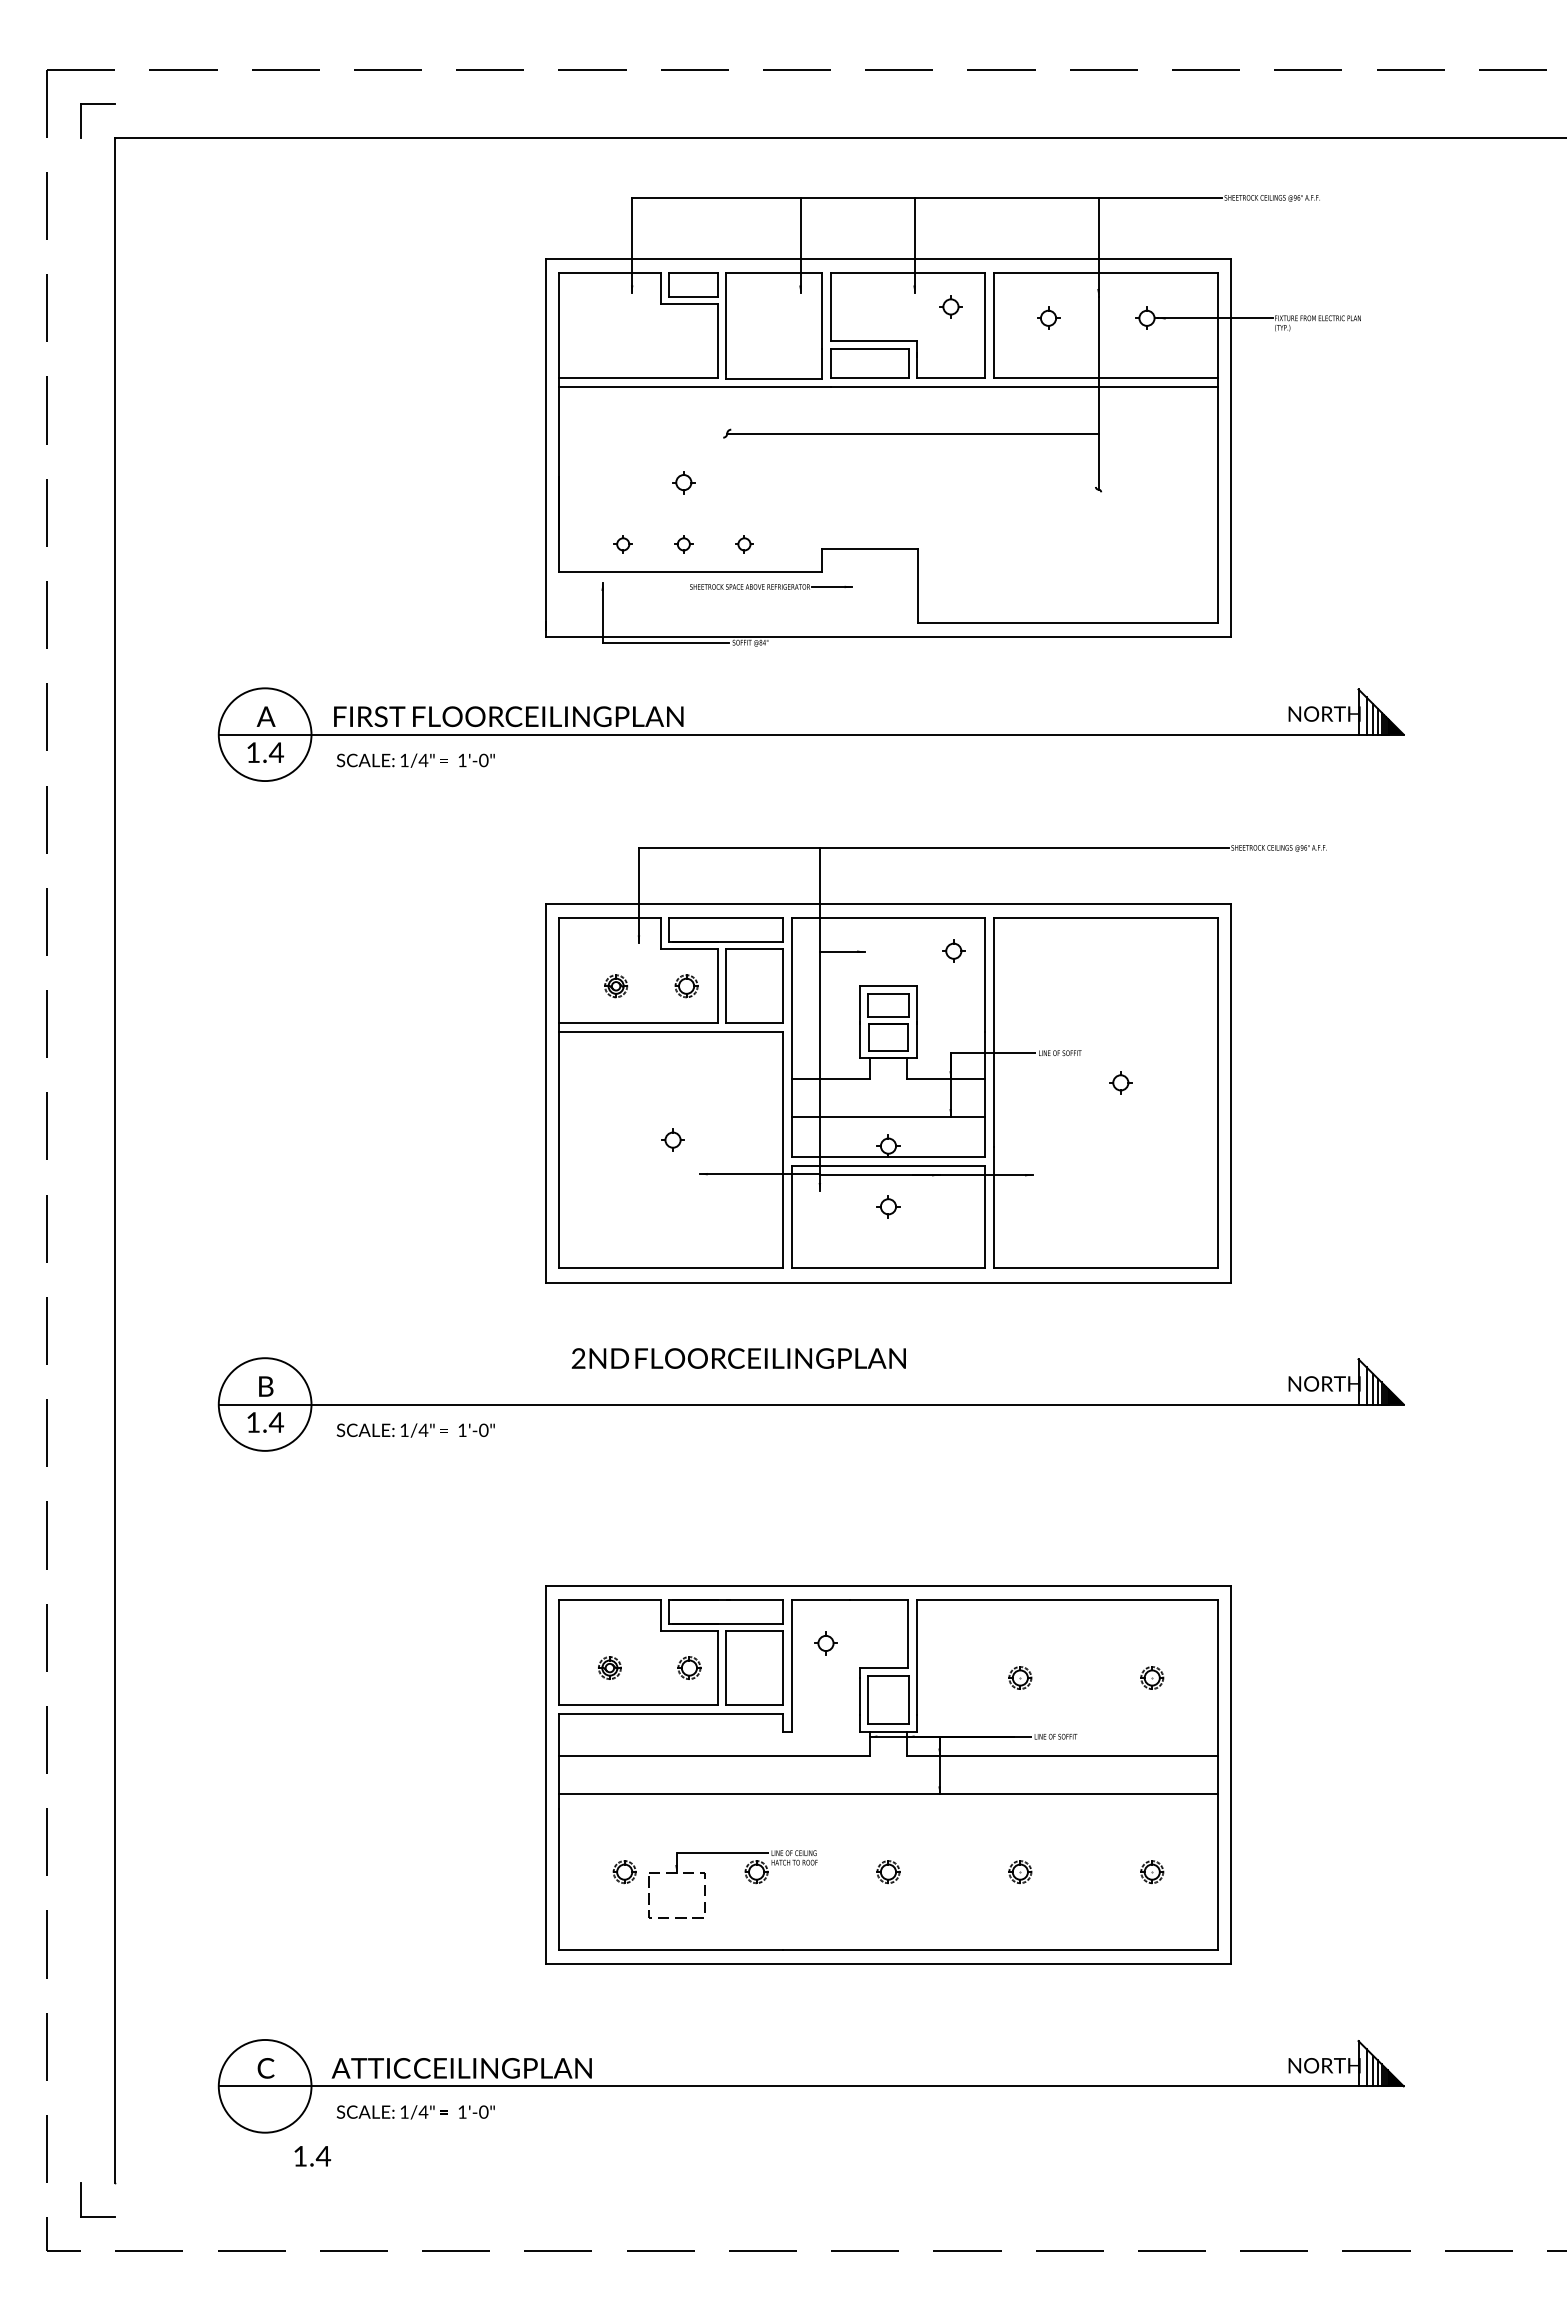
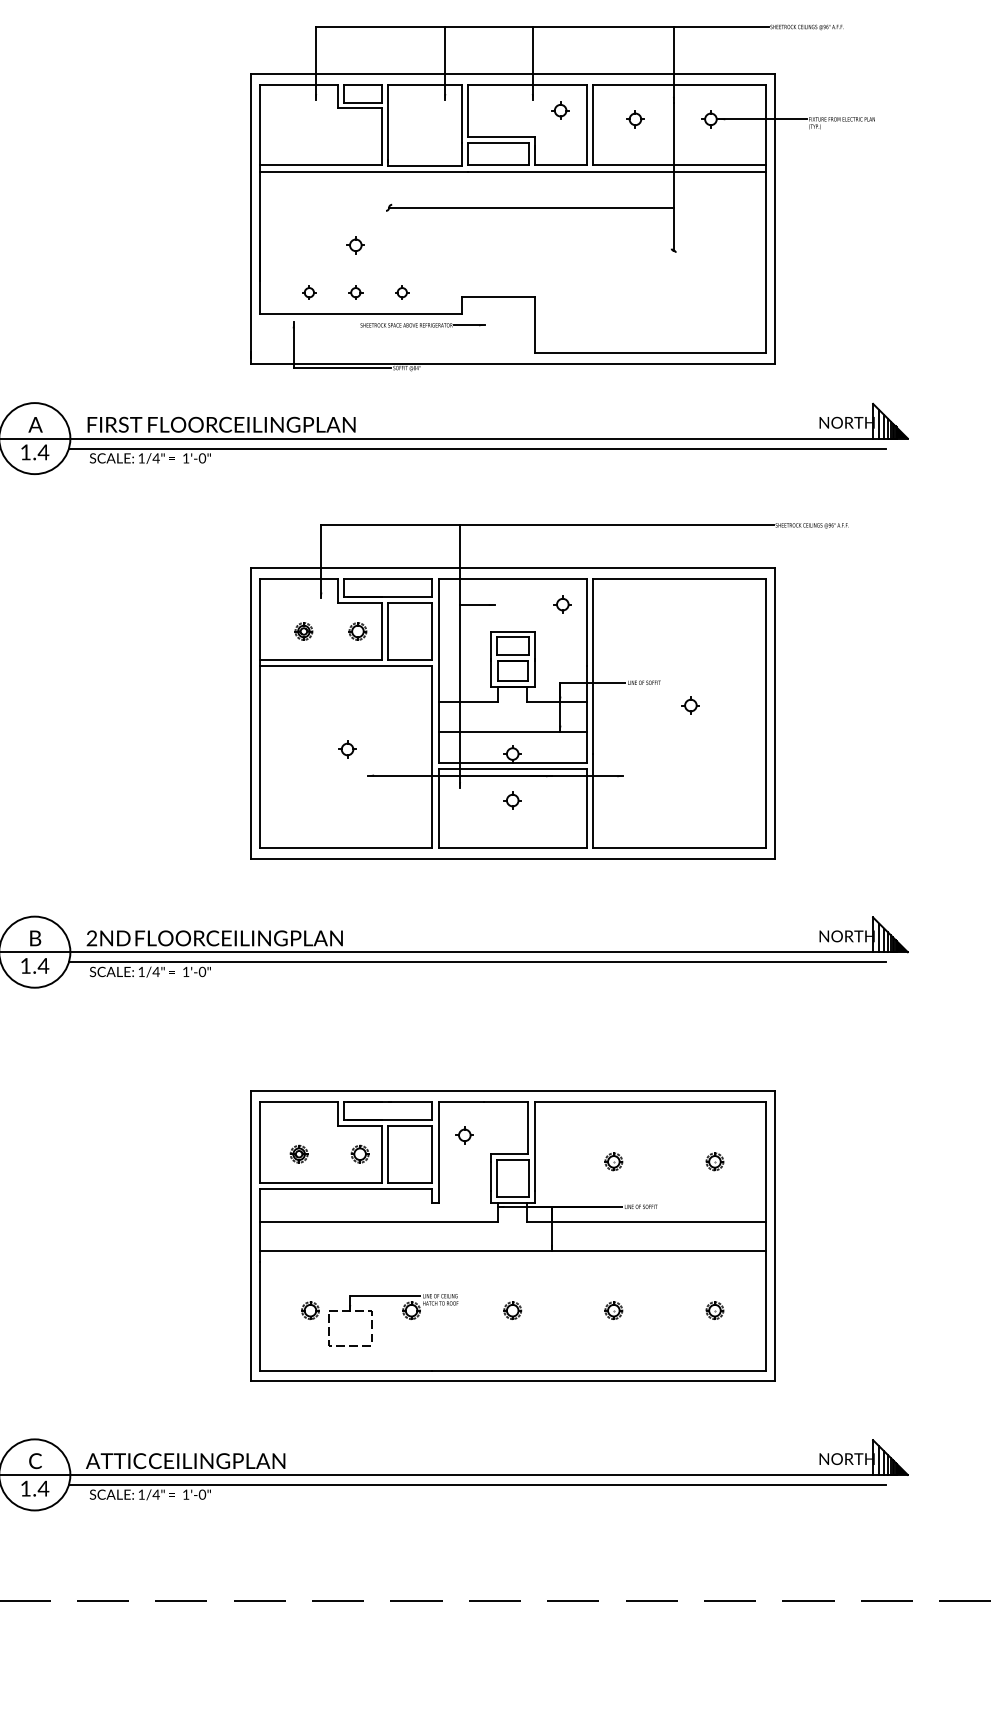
line: (842, 747) -> (477, 448), added
text: (738, 1358) -> (214, 938), moved
line: (842, 1417) -> (477, 962), added
line: (842, 2099) -> (477, 1485), added
text: (312, 2156) -> (35, 1488), moved

